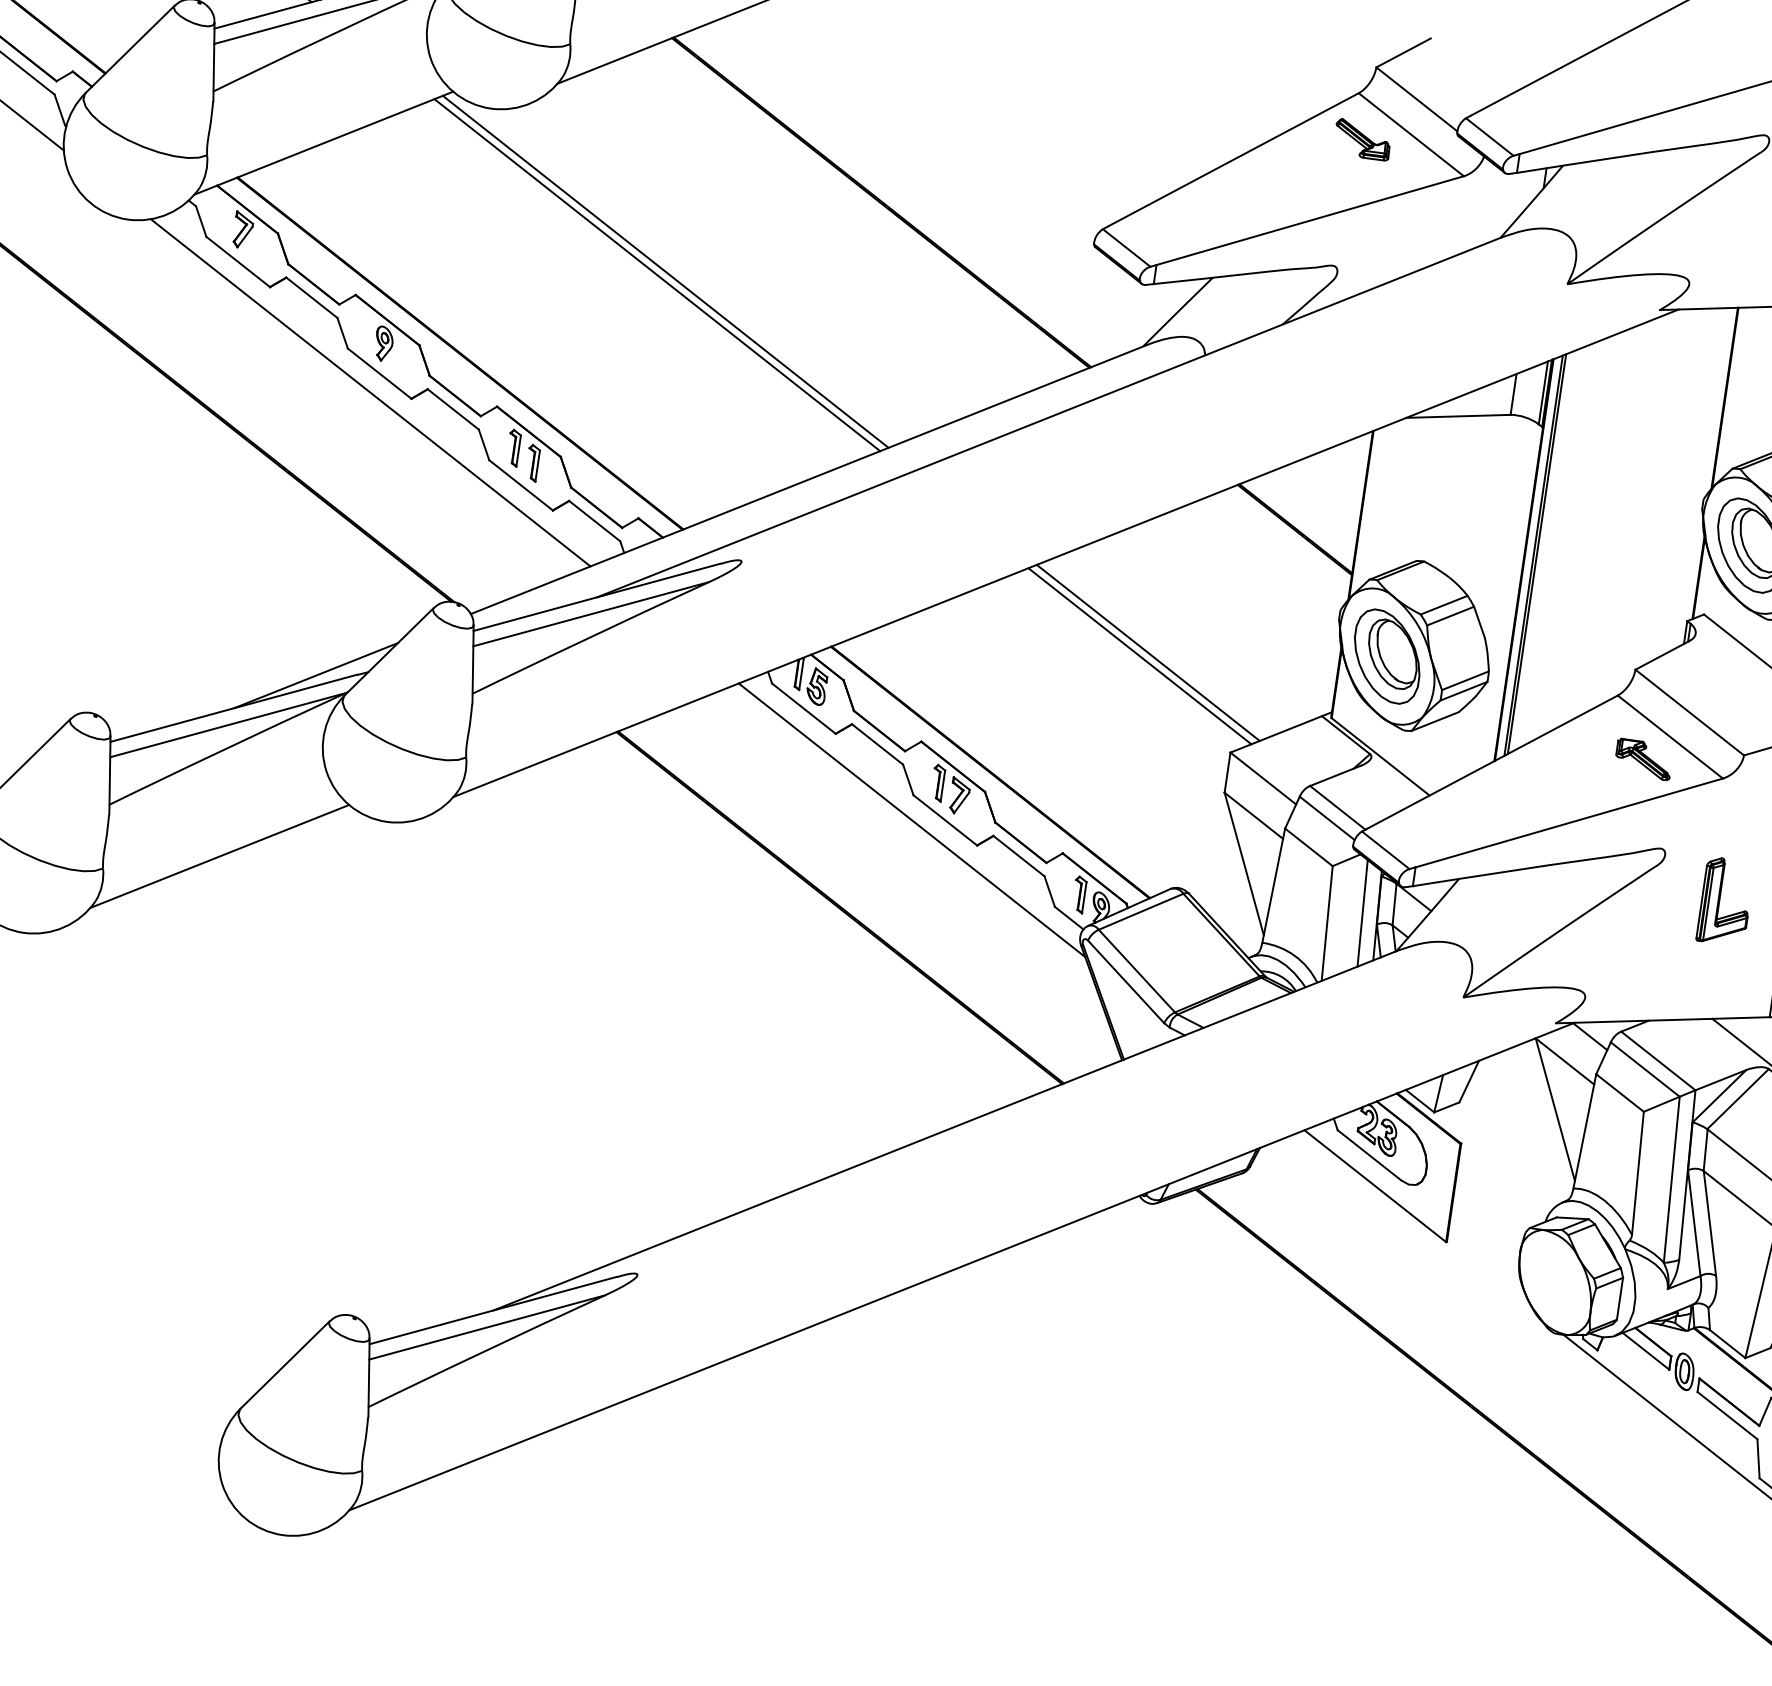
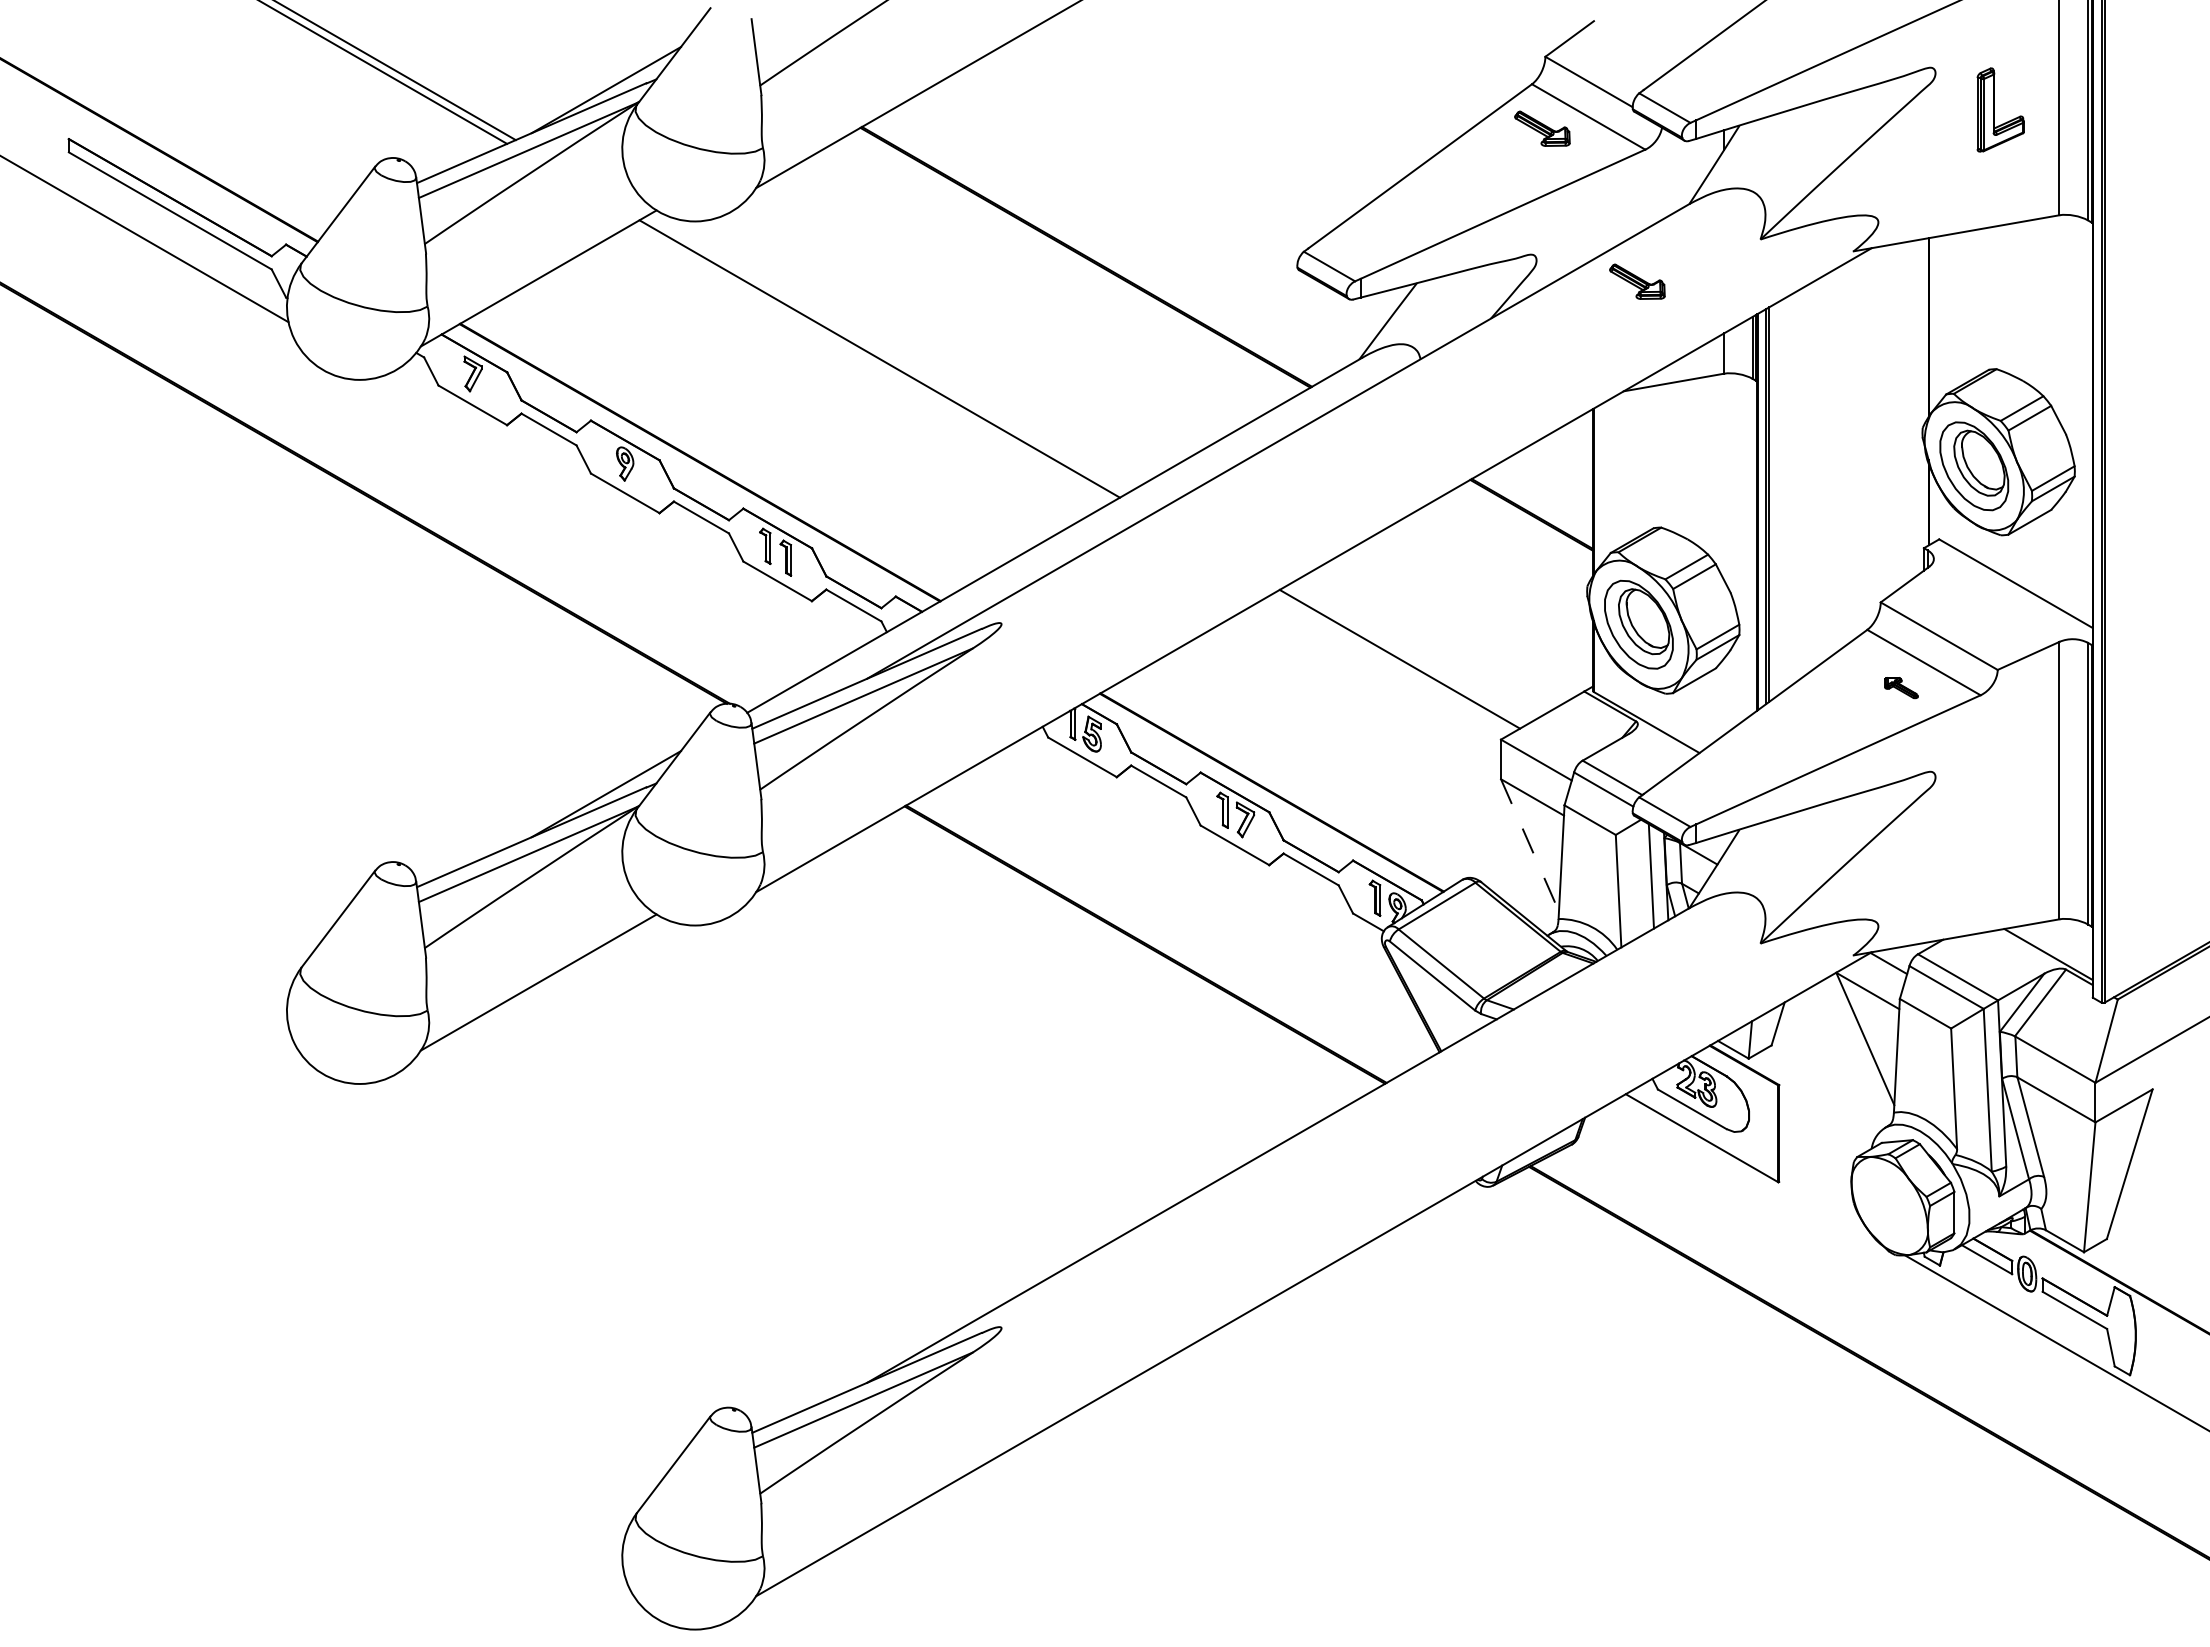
line: (665, 271) -> (887, 354), removed
part: (1436, 308) -> (1637, 281), added
line: (371, 392) -> (619, 512), removed
line: (1148, 652) -> (1407, 654), removed
part: (1643, 758) -> (1901, 687), size x0.6
line: (911, 819) -> (1202, 849), removed
line: (1244, 864) -> (1530, 845), solid -> dashed
part: (1725, 901) -> (2000, 813), removed

